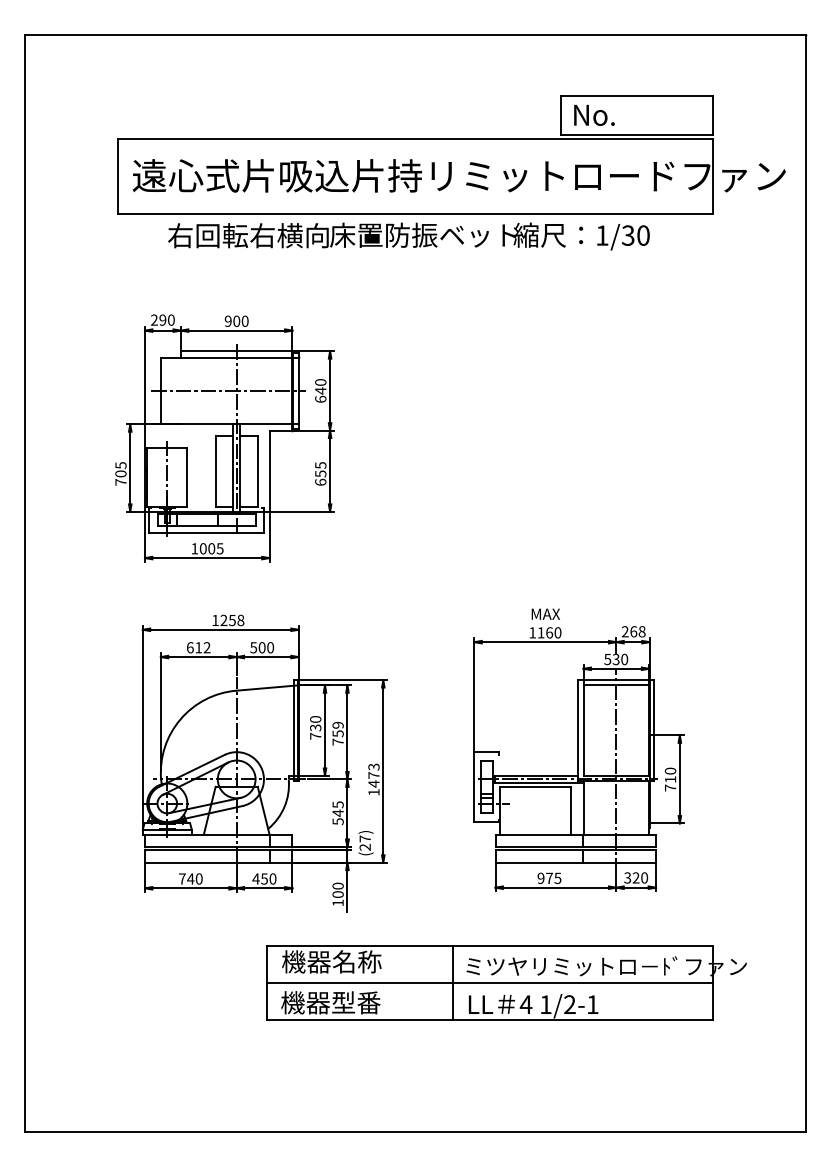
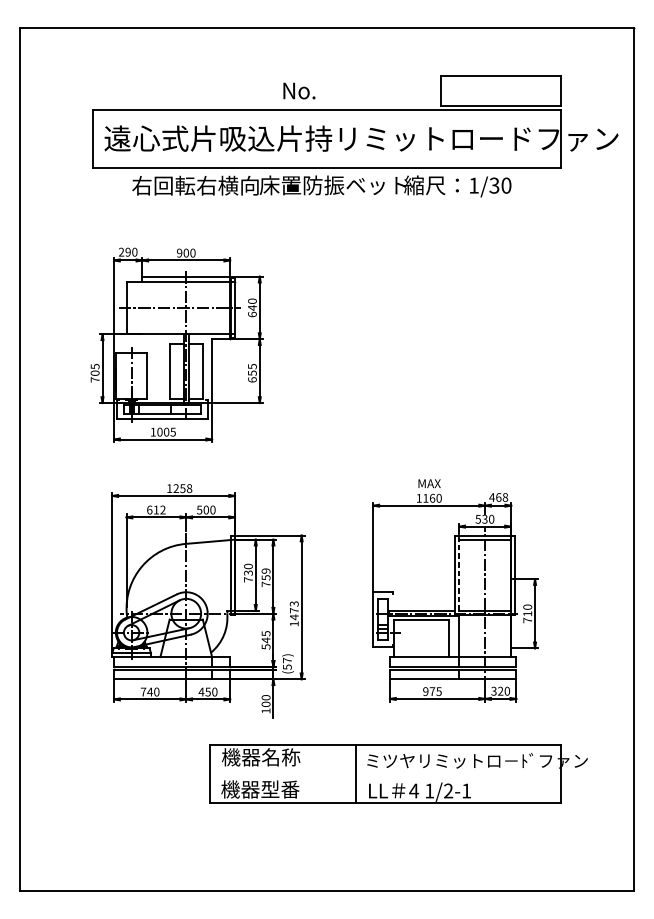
text: (594, 115) -> (299, 91), moved
text: (624, 631) -> (491, 497), 268 -> 468
line: (583, 727) -> (459, 572), solid -> dashed
text: (364, 847) -> (286, 667), (27) -> (57)
line: (489, 983) -> (385, 774), removed

